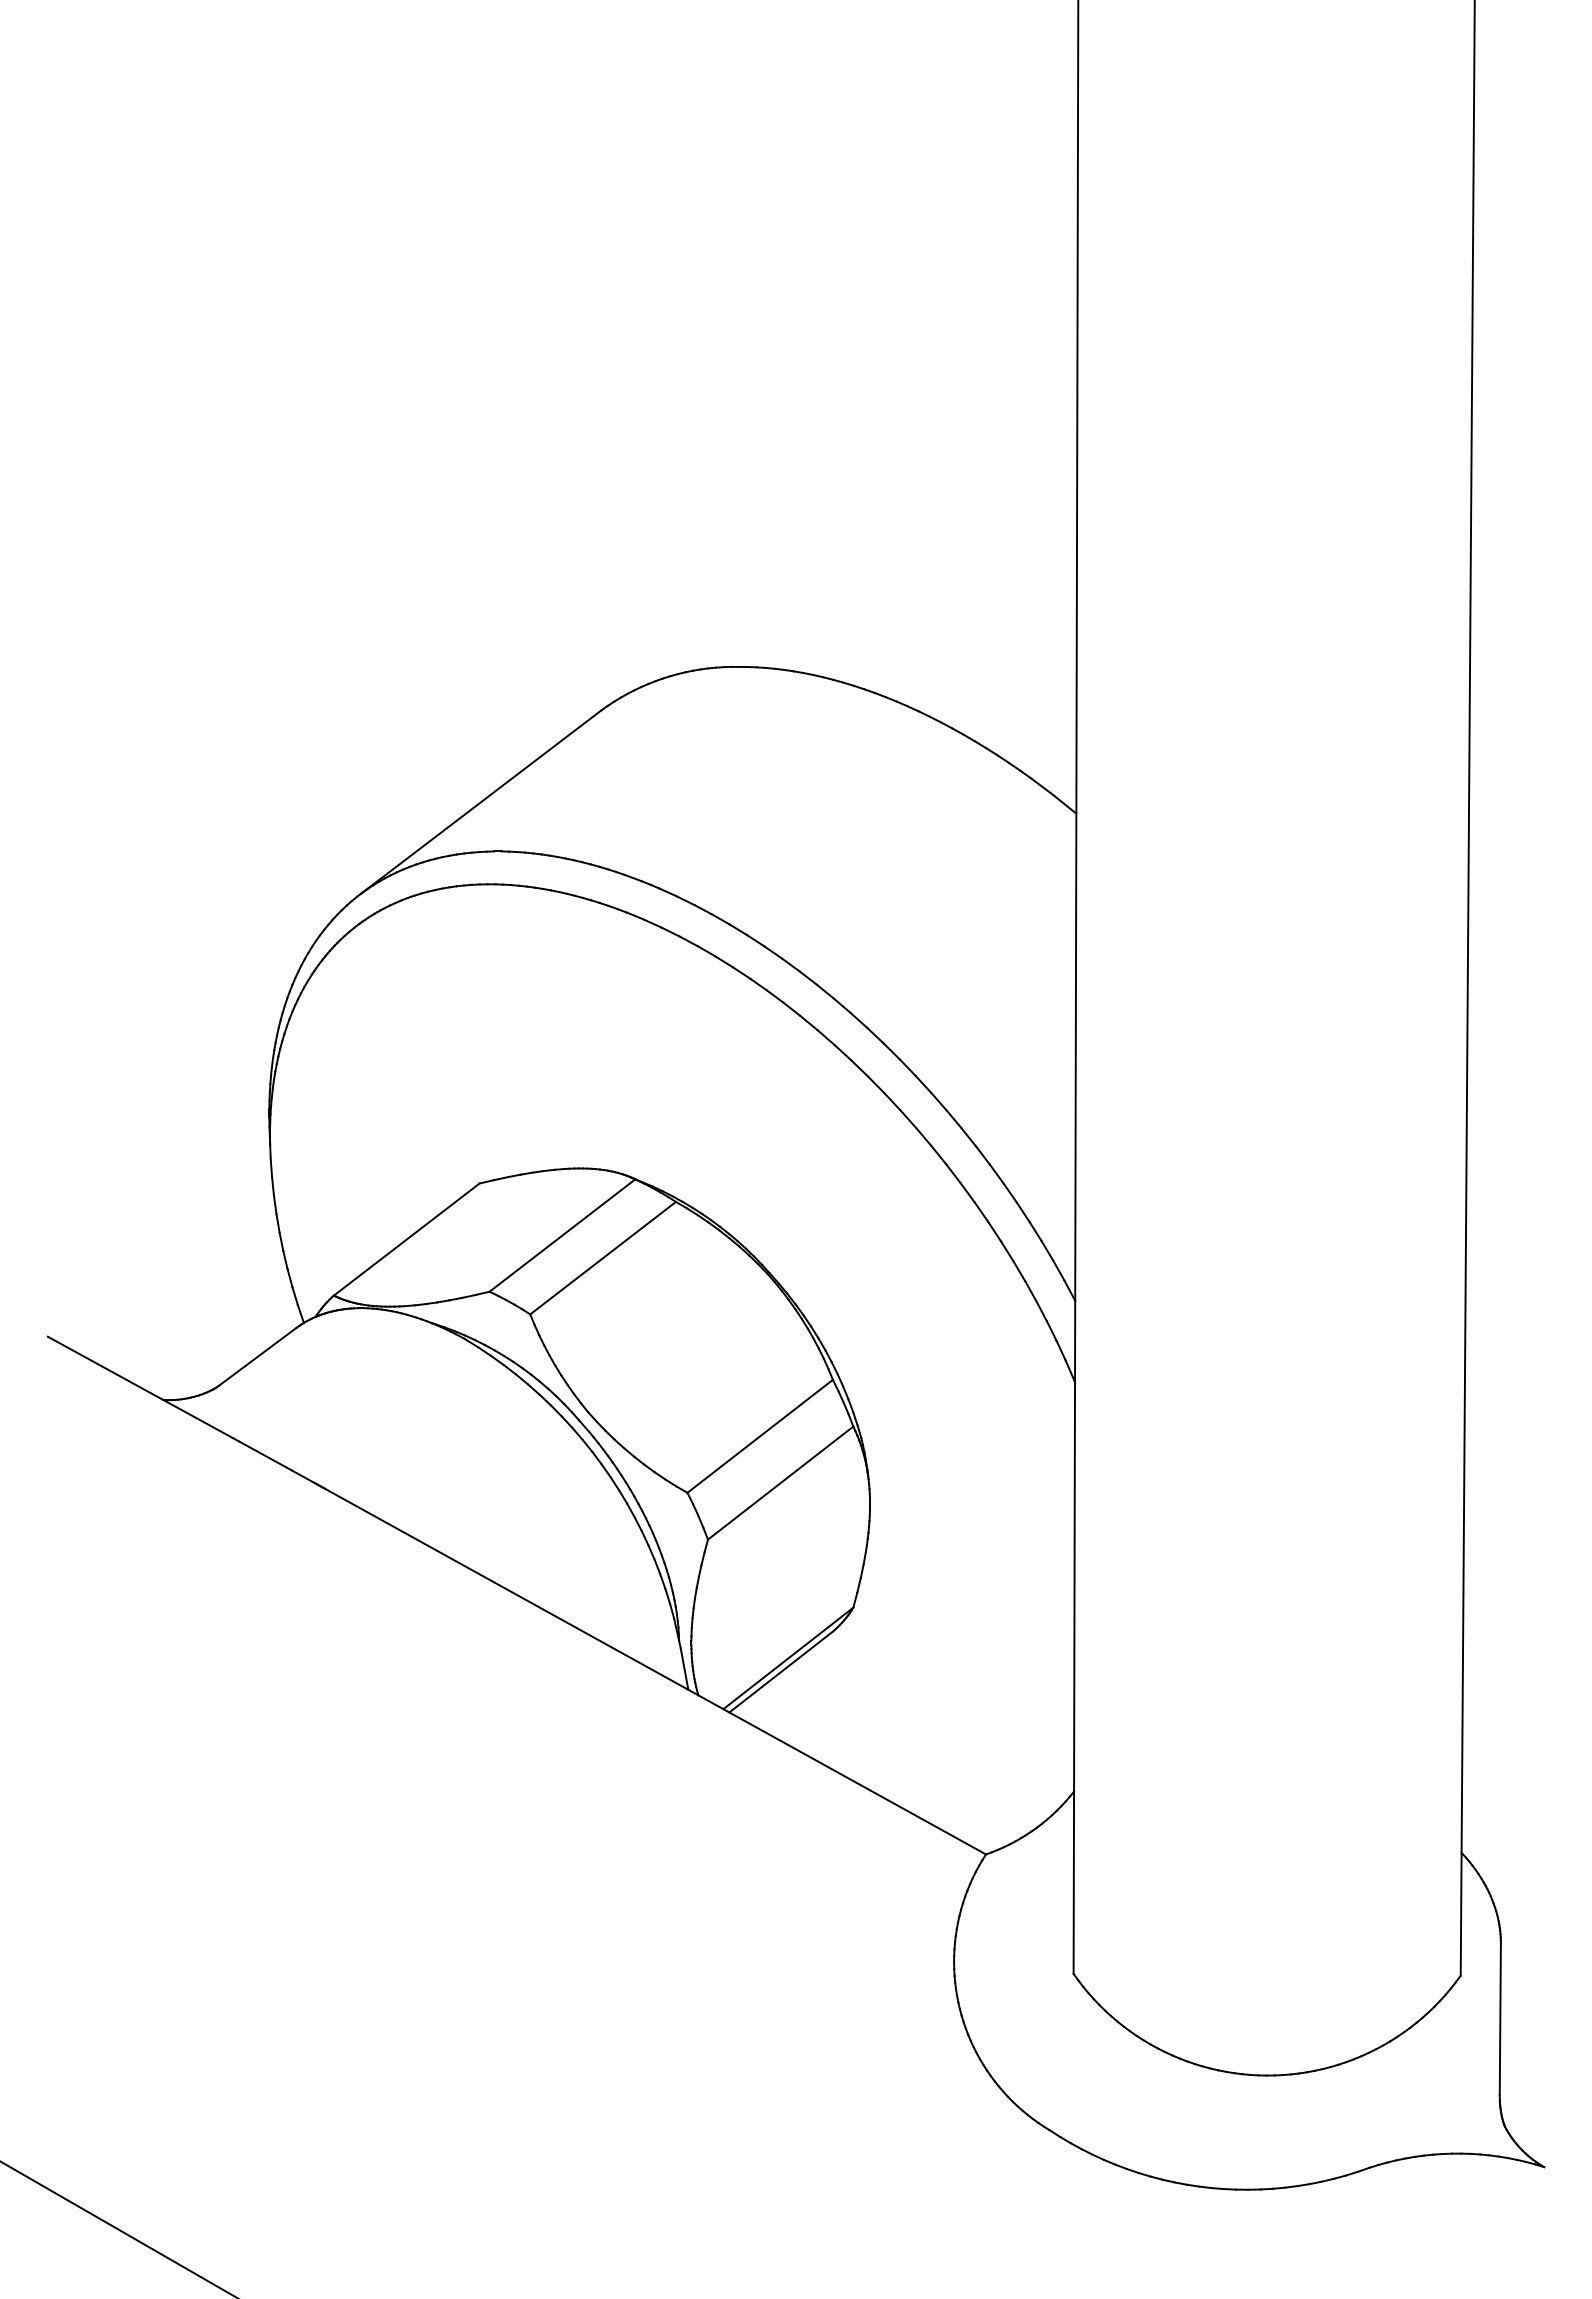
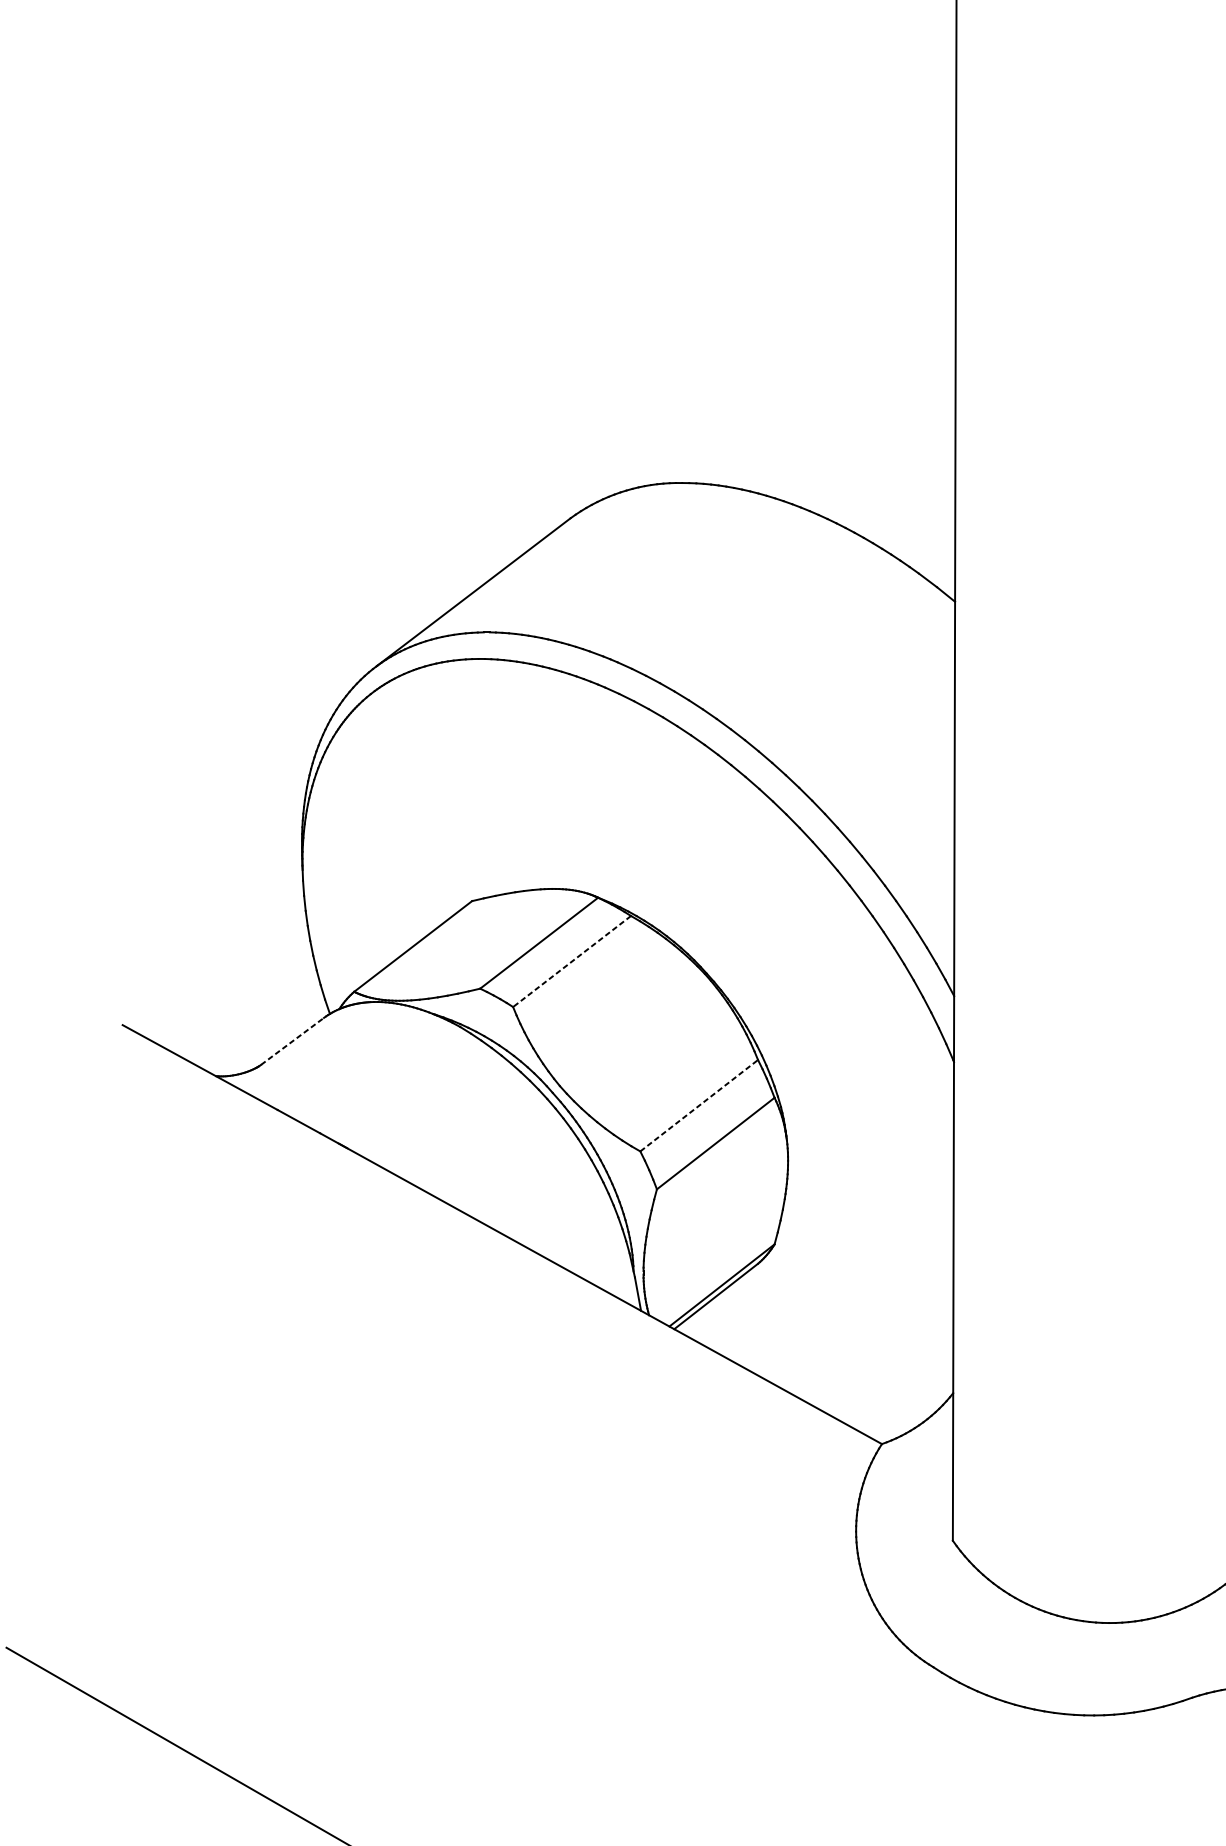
line: (602, 1258) -> (571, 961), solid -> dashed
line: (257, 1356) -> (292, 1041), solid -> dashed
line: (760, 1436) -> (699, 1105), solid -> dashed

